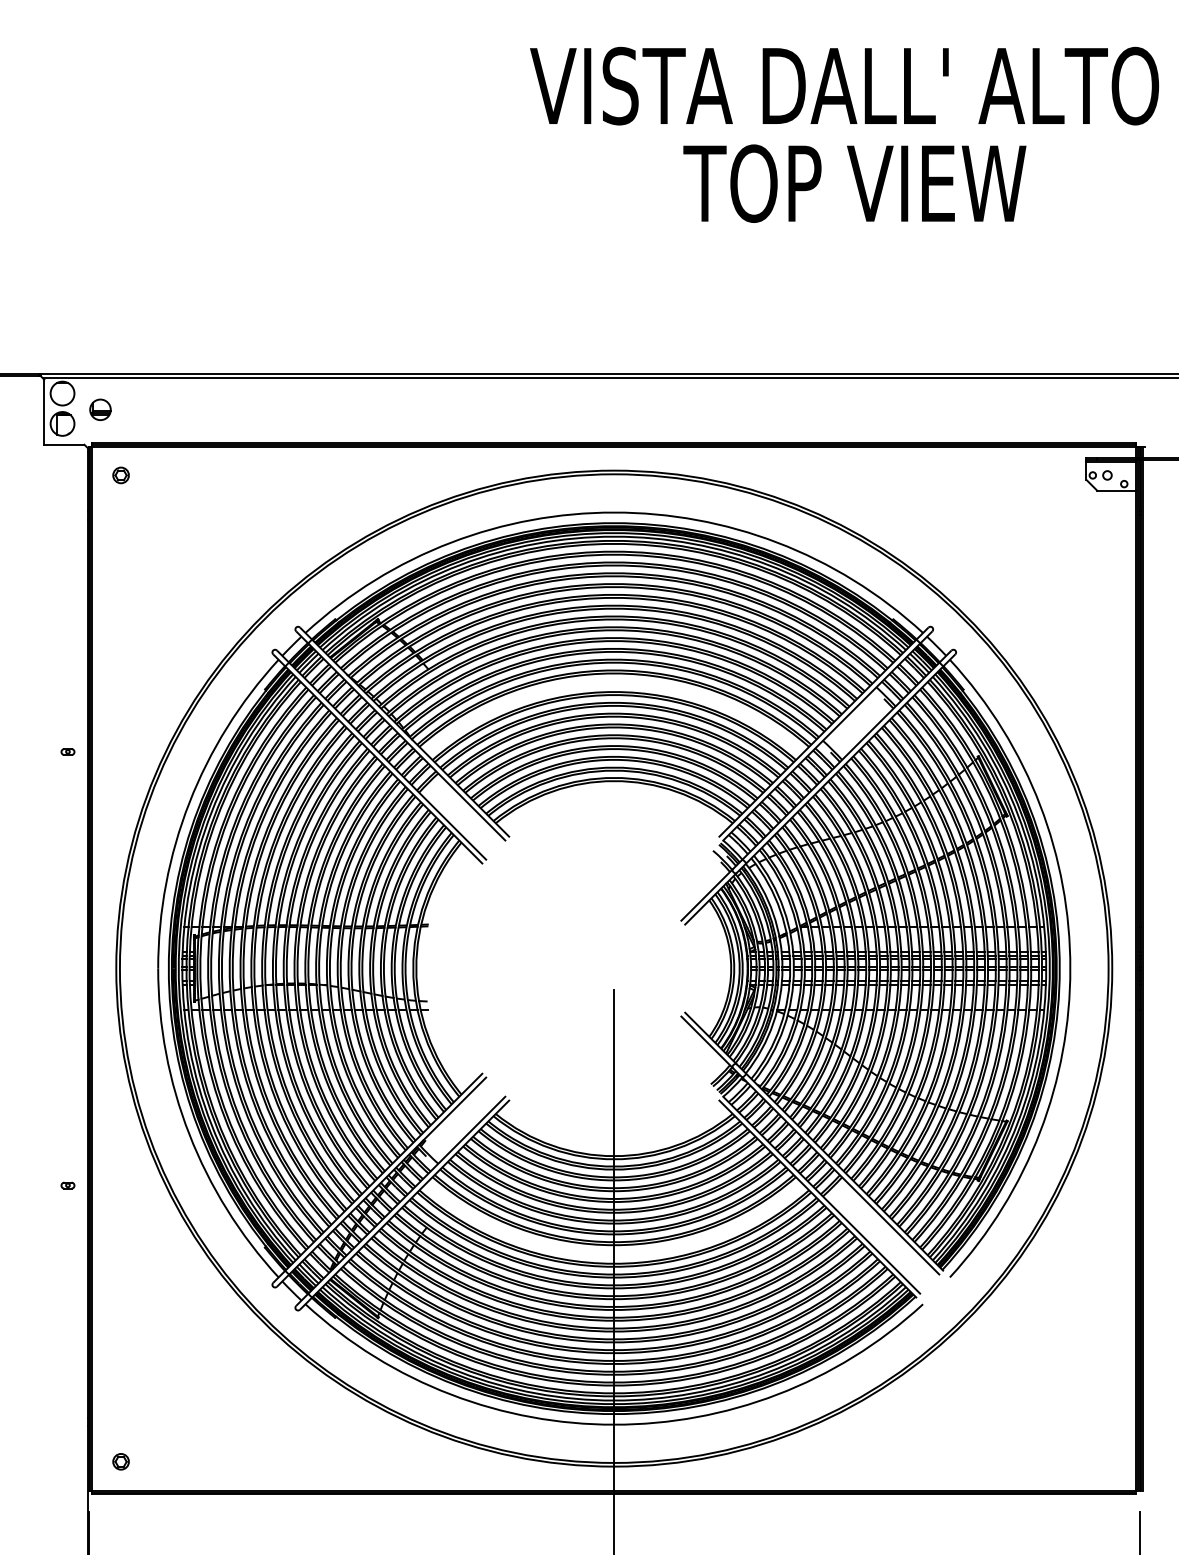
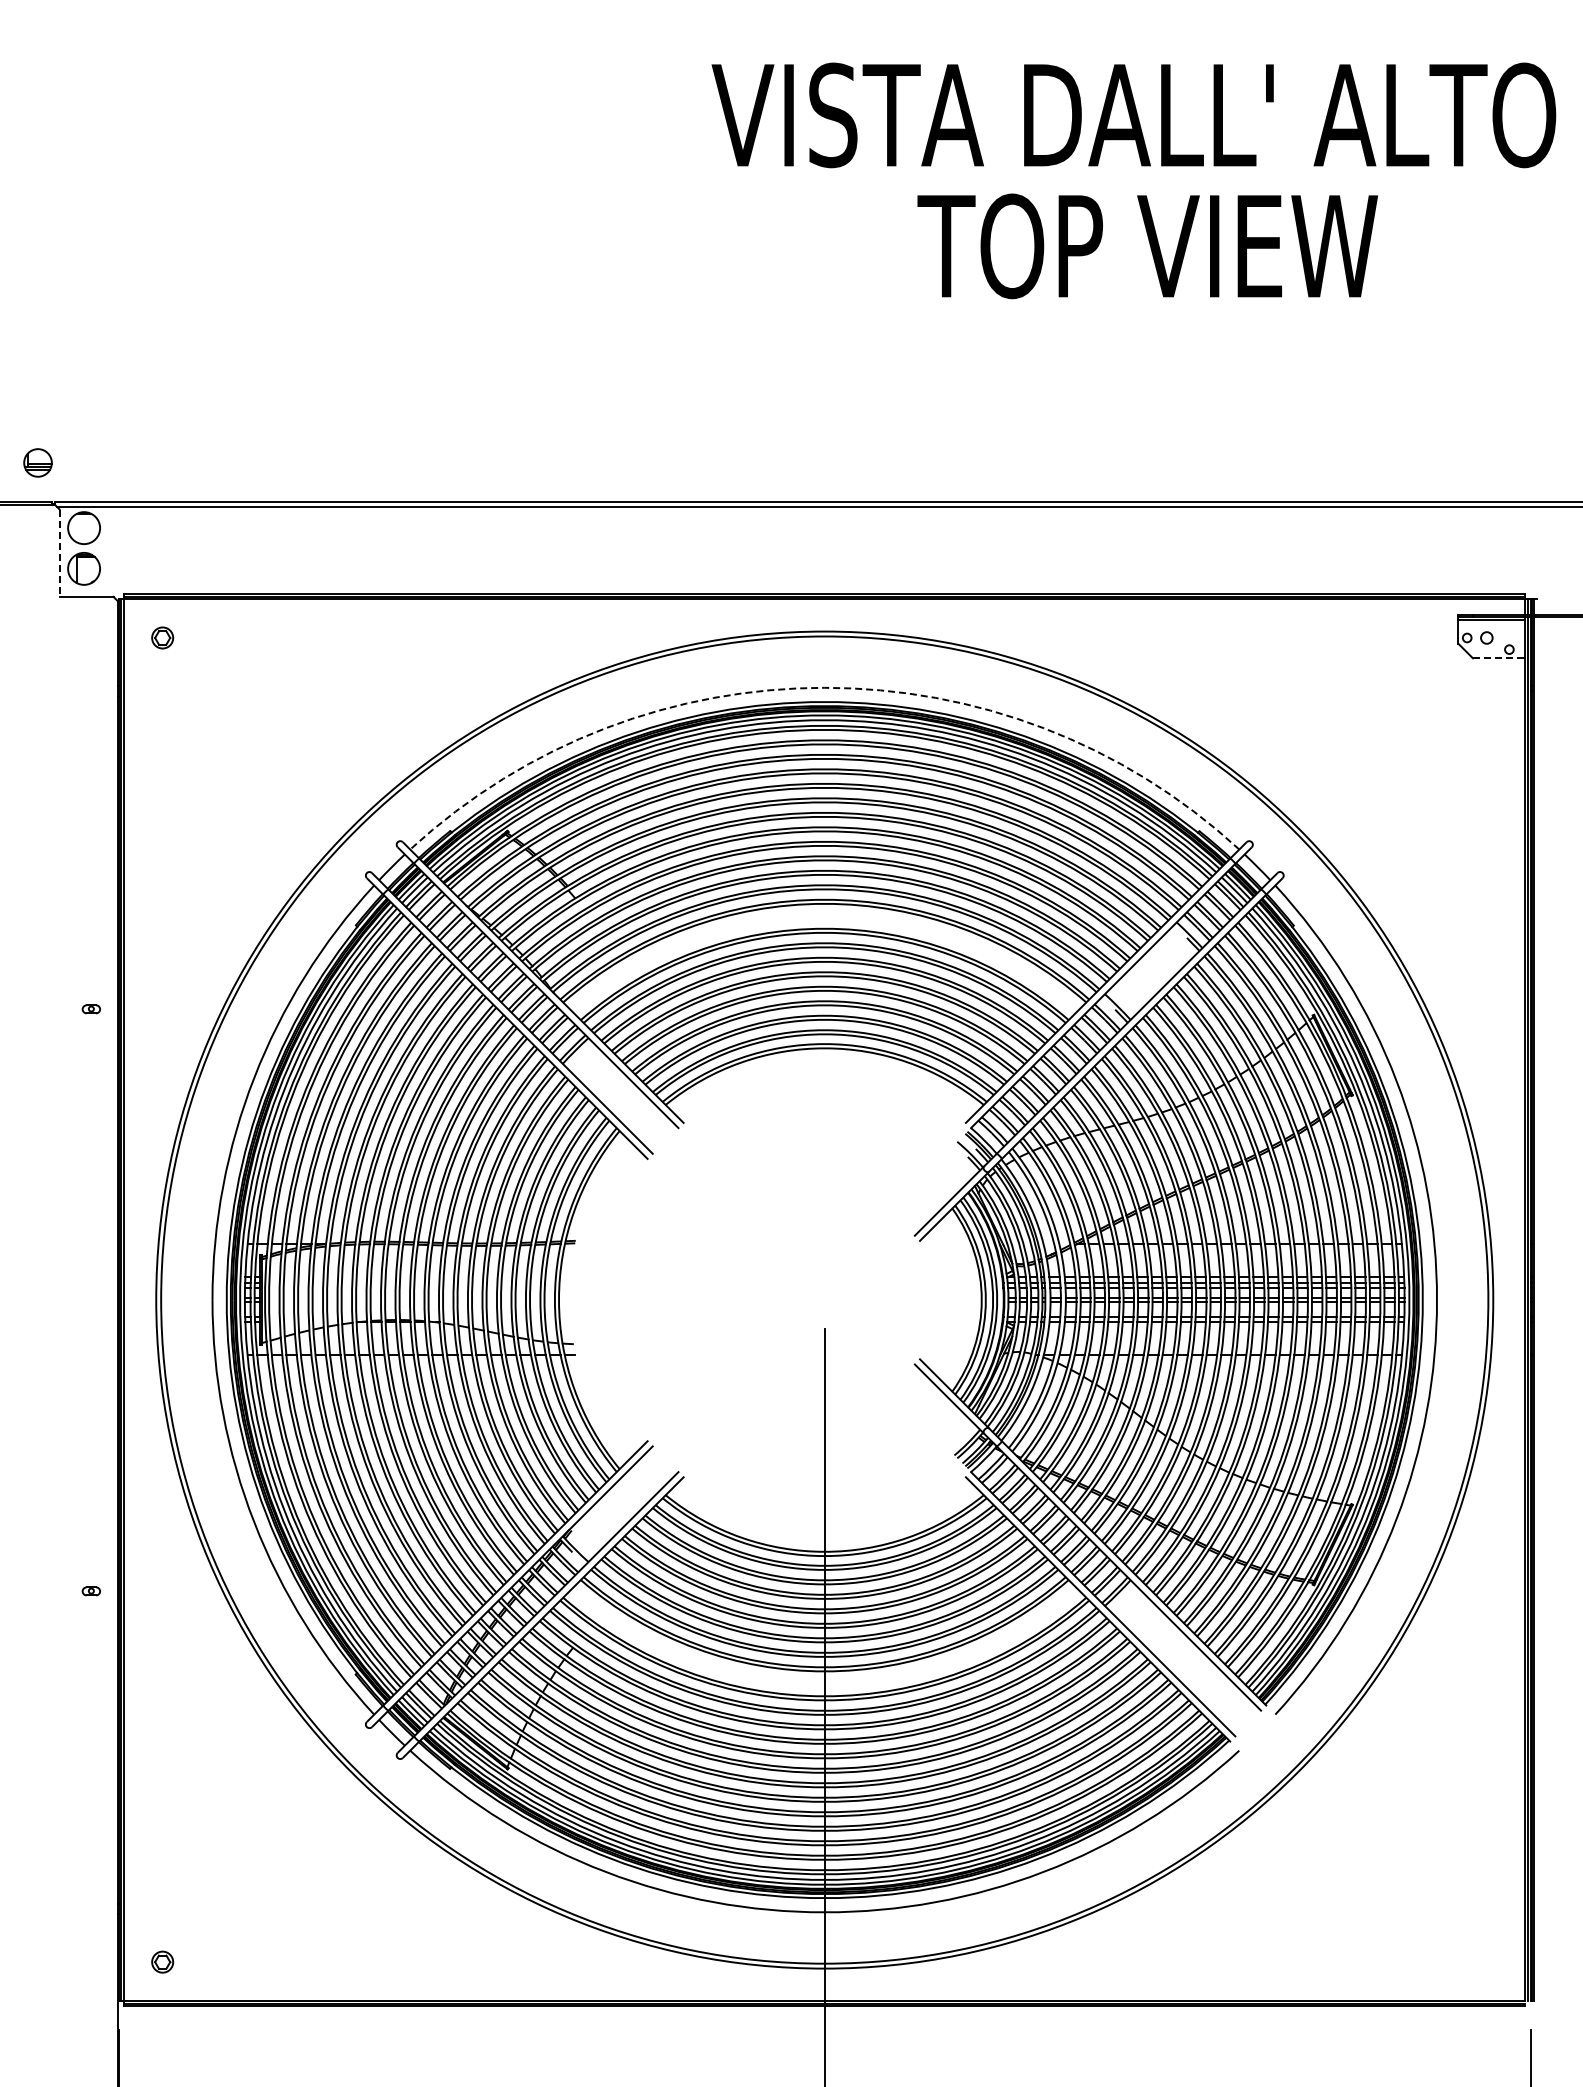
part: (100, 409) -> (37, 462), moved
line: (44, 412) -> (59, 553), solid -> dashed
line: (1116, 490) -> (1499, 658), solid -> dashed
arc: (614, 512) -> (824, 687), solid -> dashed

